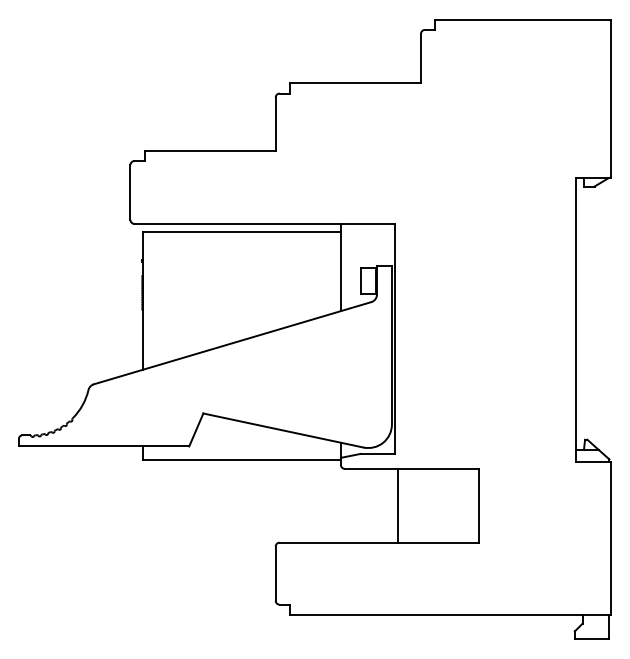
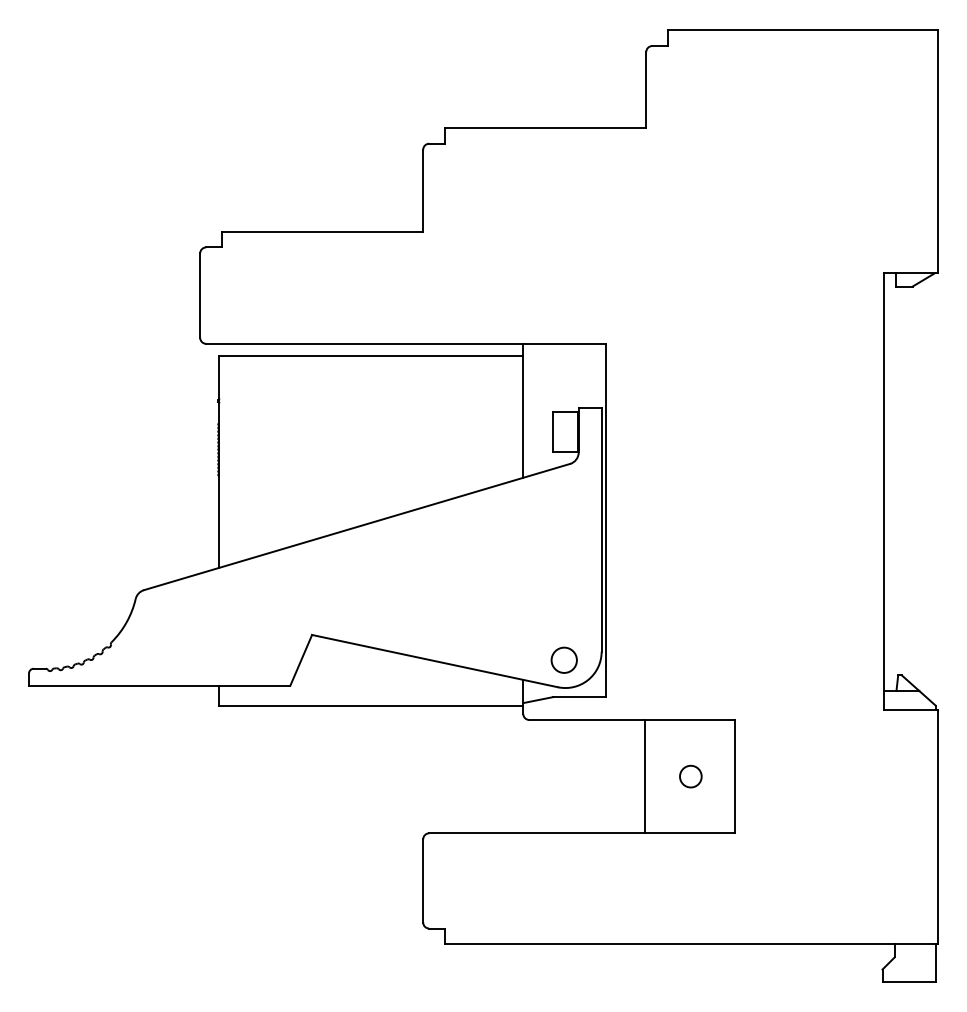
circle: (367, 429) -> (564, 659), added
line: (398, 505) -> (645, 776), moved
circle: (449, 505) -> (690, 776), added

